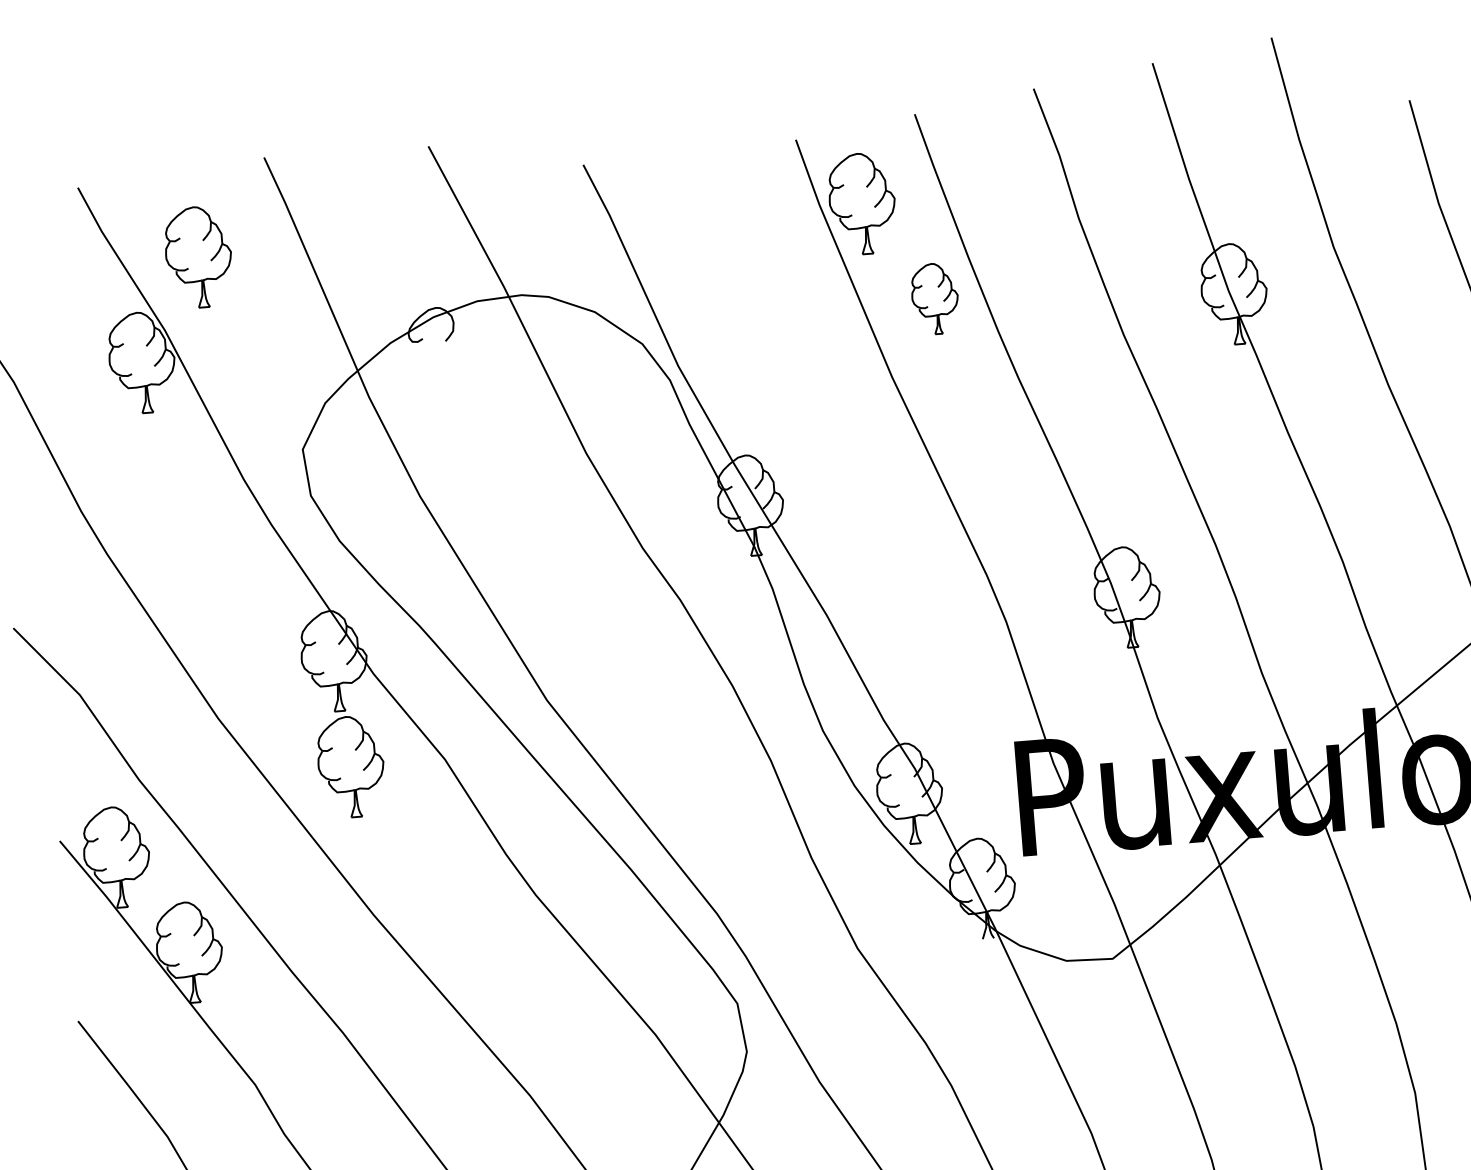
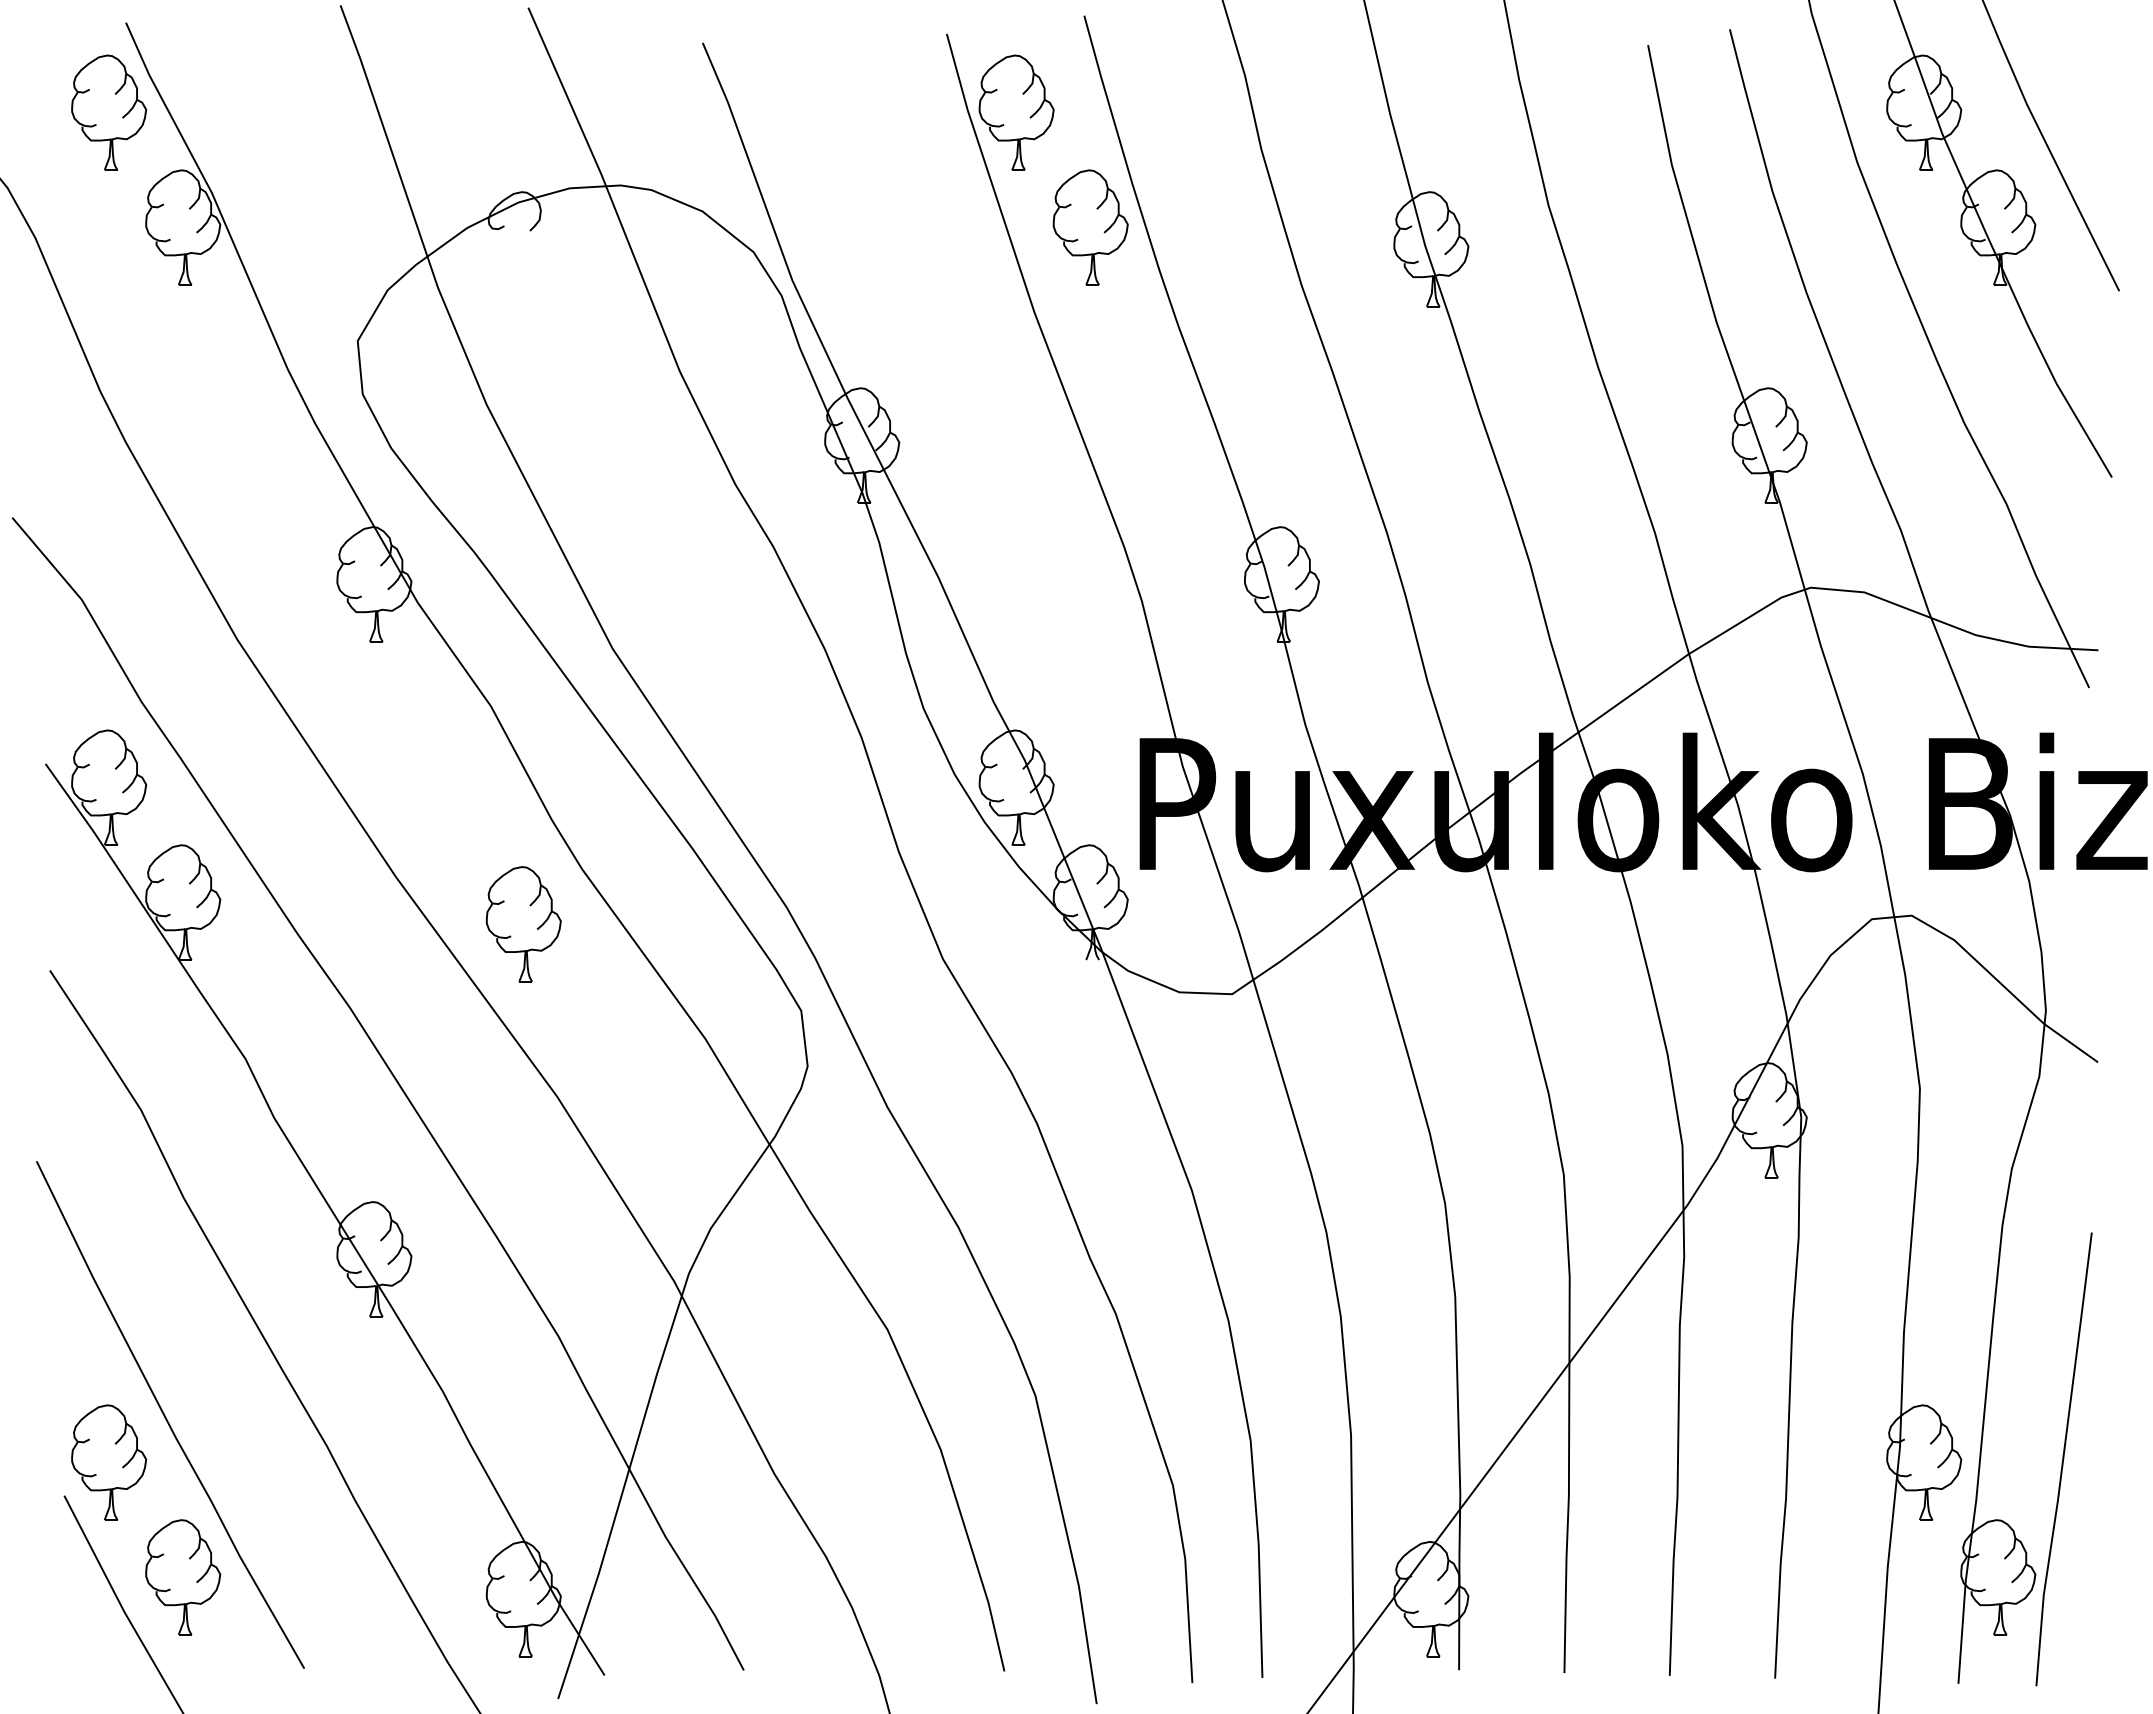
part: (199, 256) -> (109, 112), moved
part: (935, 298) -> (1090, 227), size x1.43
part: (350, 767) -> (523, 924), moved

